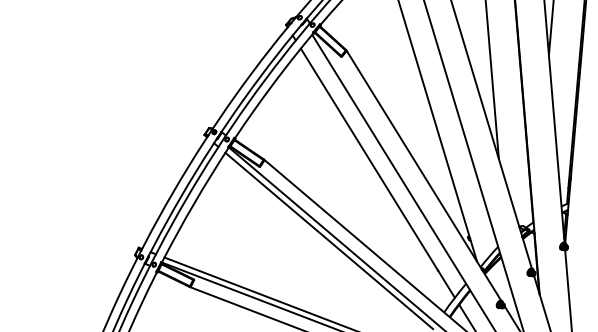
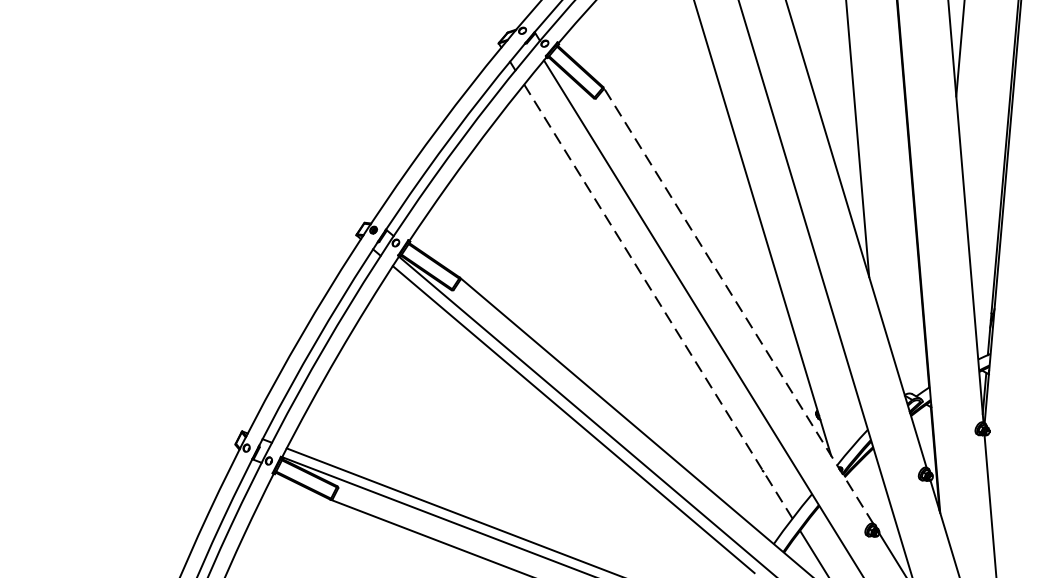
line: (377, 172) -> (657, 300), solid -> dashed
line: (423, 175) -> (737, 305), solid -> dashed

